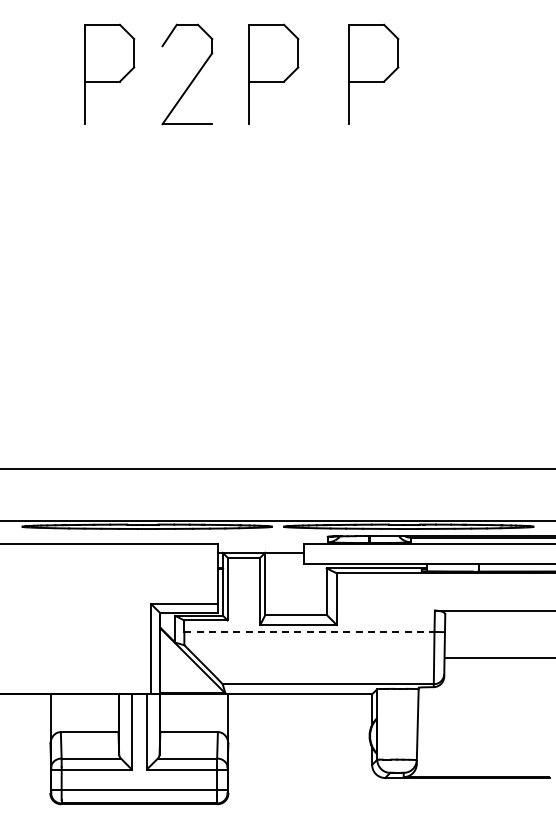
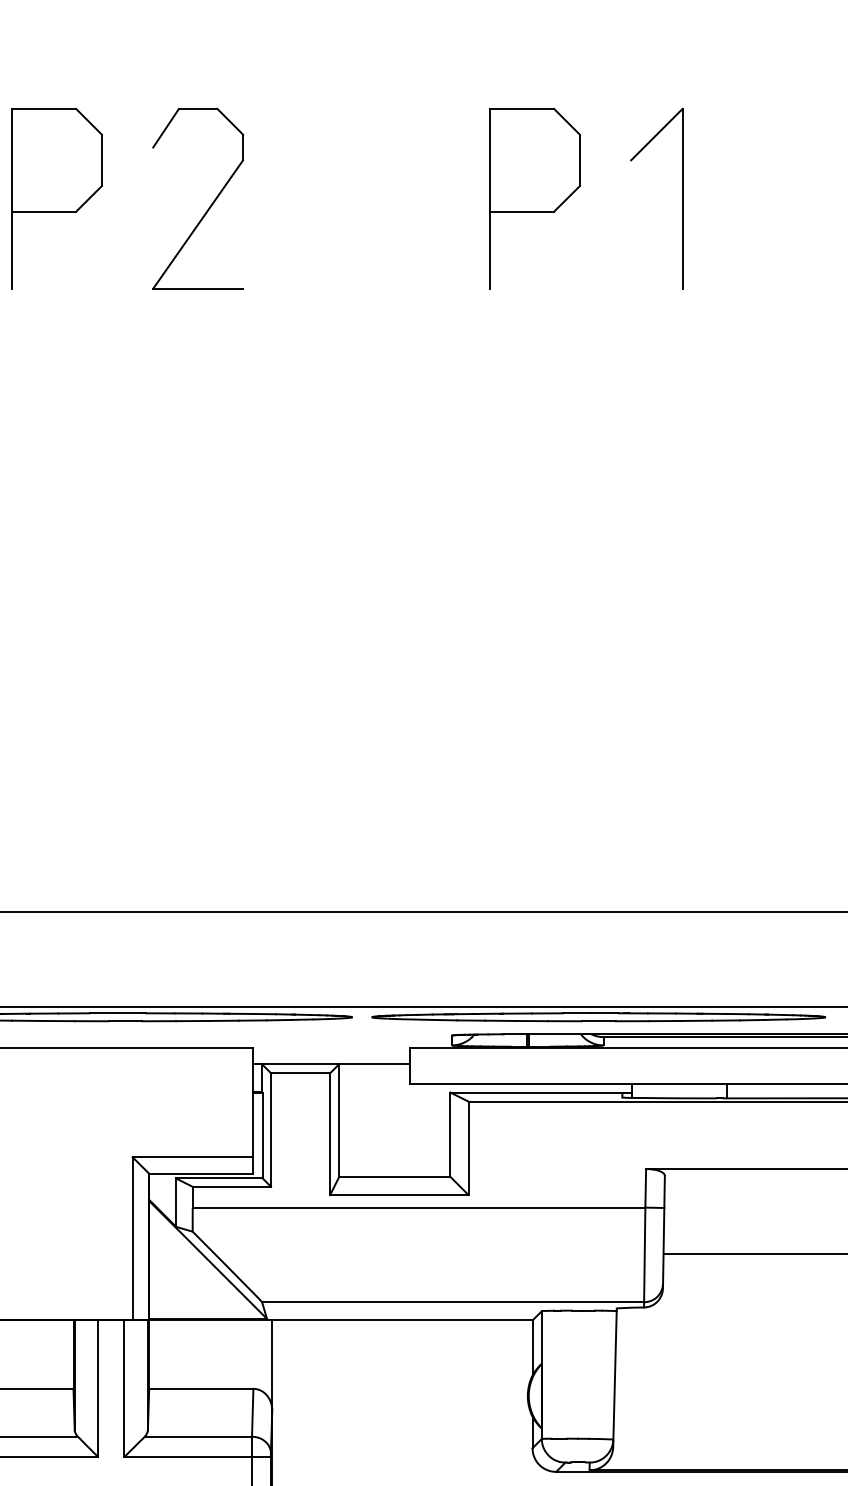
part: (273, 73) -> (354, 196), removed
part: (454, 73) -> (681, 196), added
line: (309, 631) -> (419, 1206), dashed -> solid

